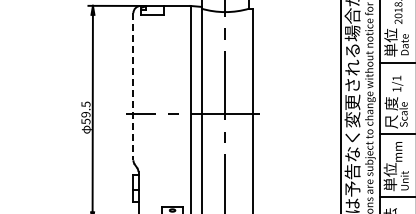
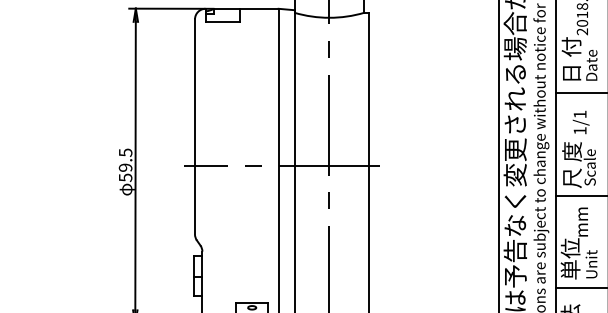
text: (390, 40) -> (570, 59), 単位 -> 日 付
line: (133, 86) -> (195, 126), dashed -> solid

